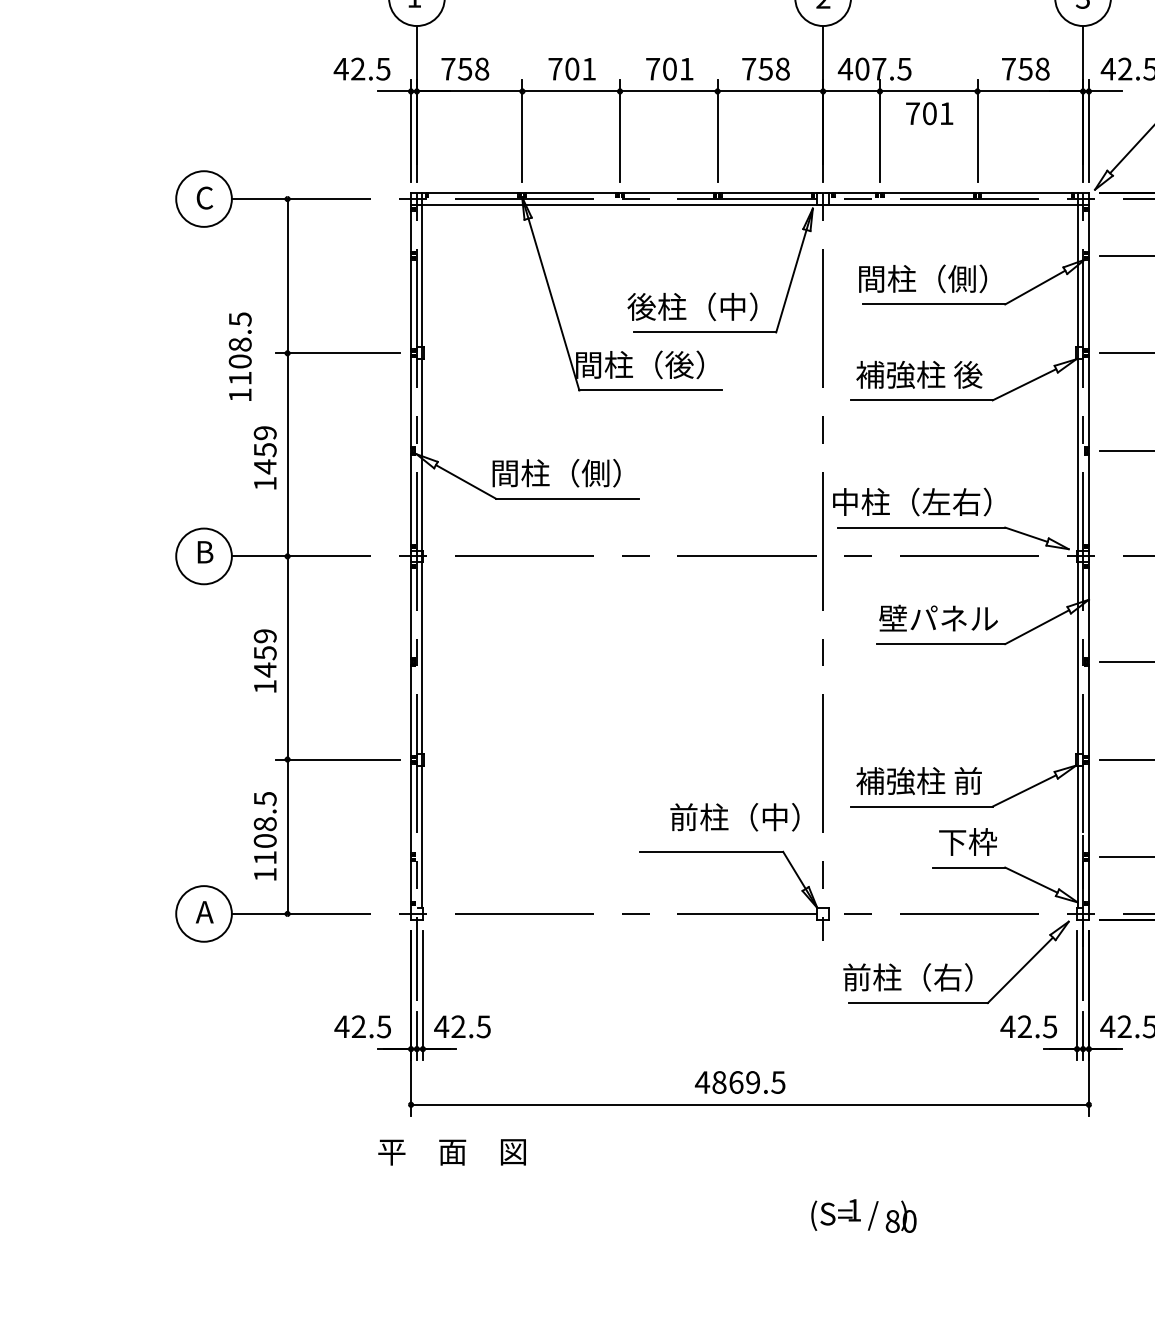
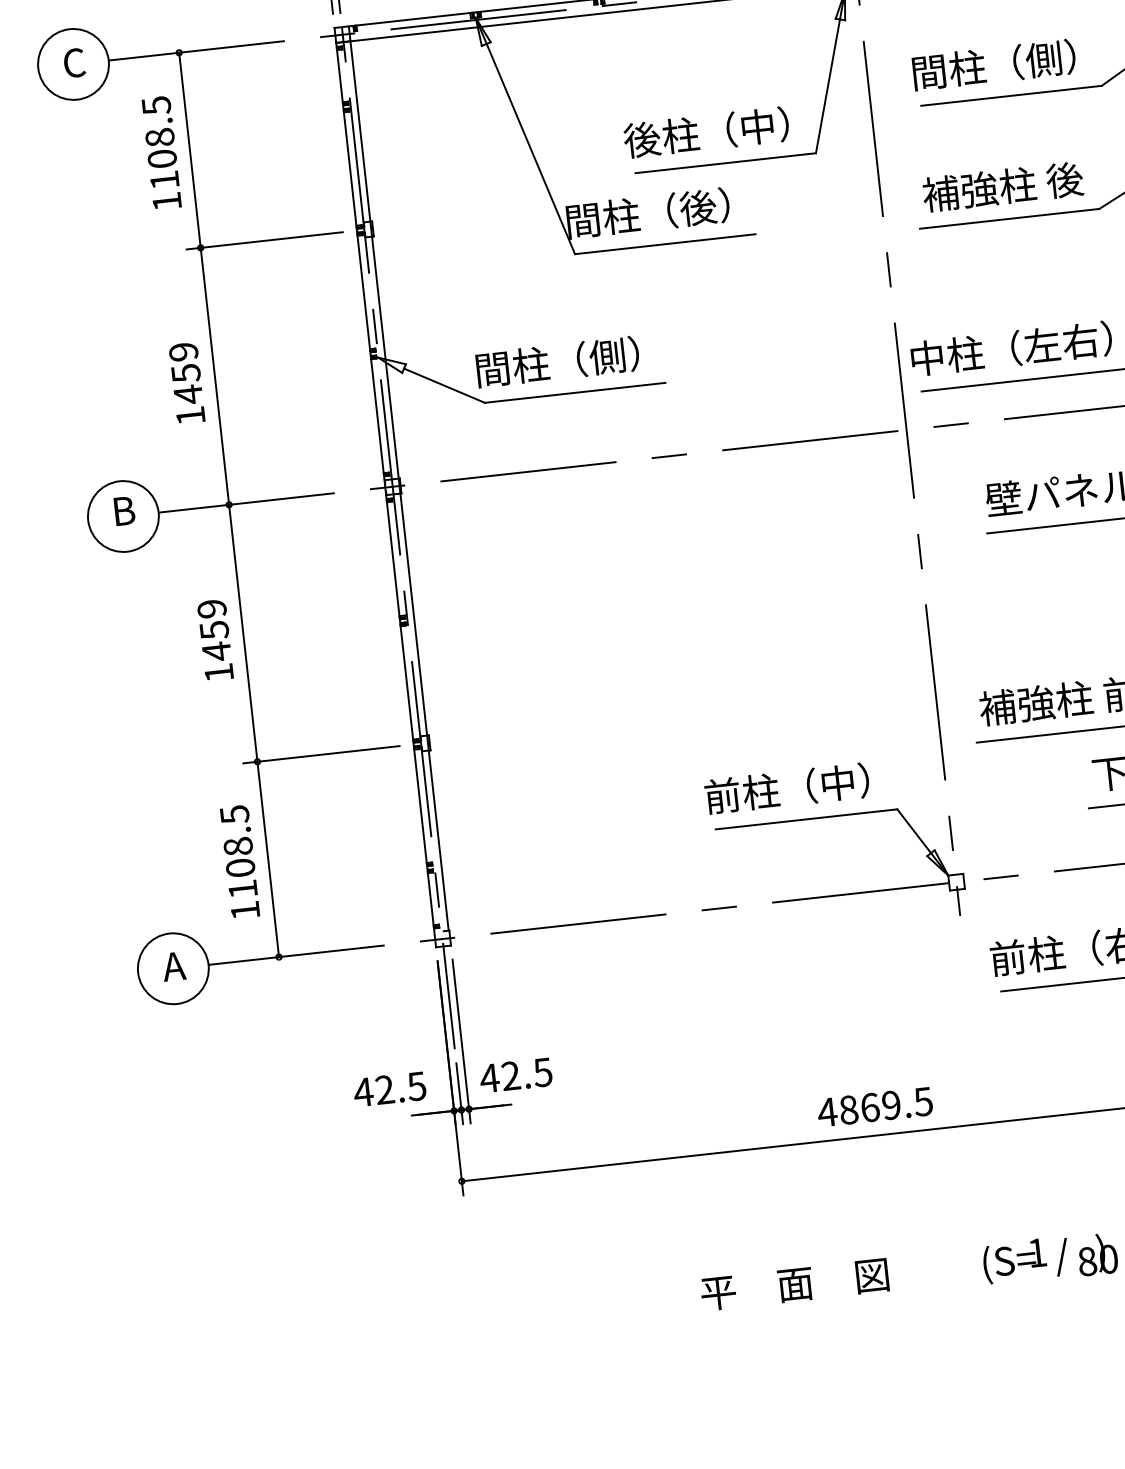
text: (239, 356) -> (160, 152), moved
text: (734, 817) -> (786, 789), moved
text: (451, 1152) -> (794, 1285), moved

